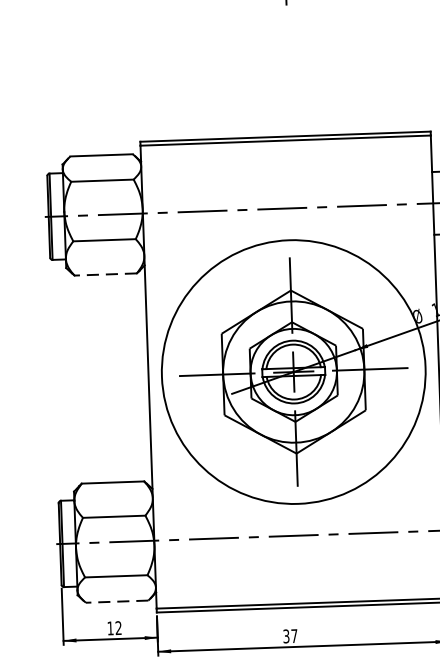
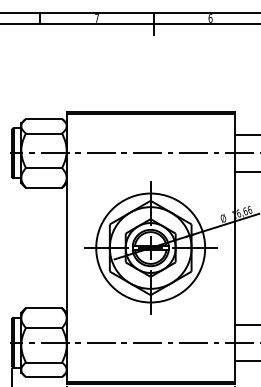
line: (104, 273) -> (43, 187), dashed -> solid
circle: (293, 371) -> (150, 247), size x0.71
line: (116, 602) -> (43, 377), dashed -> solid

